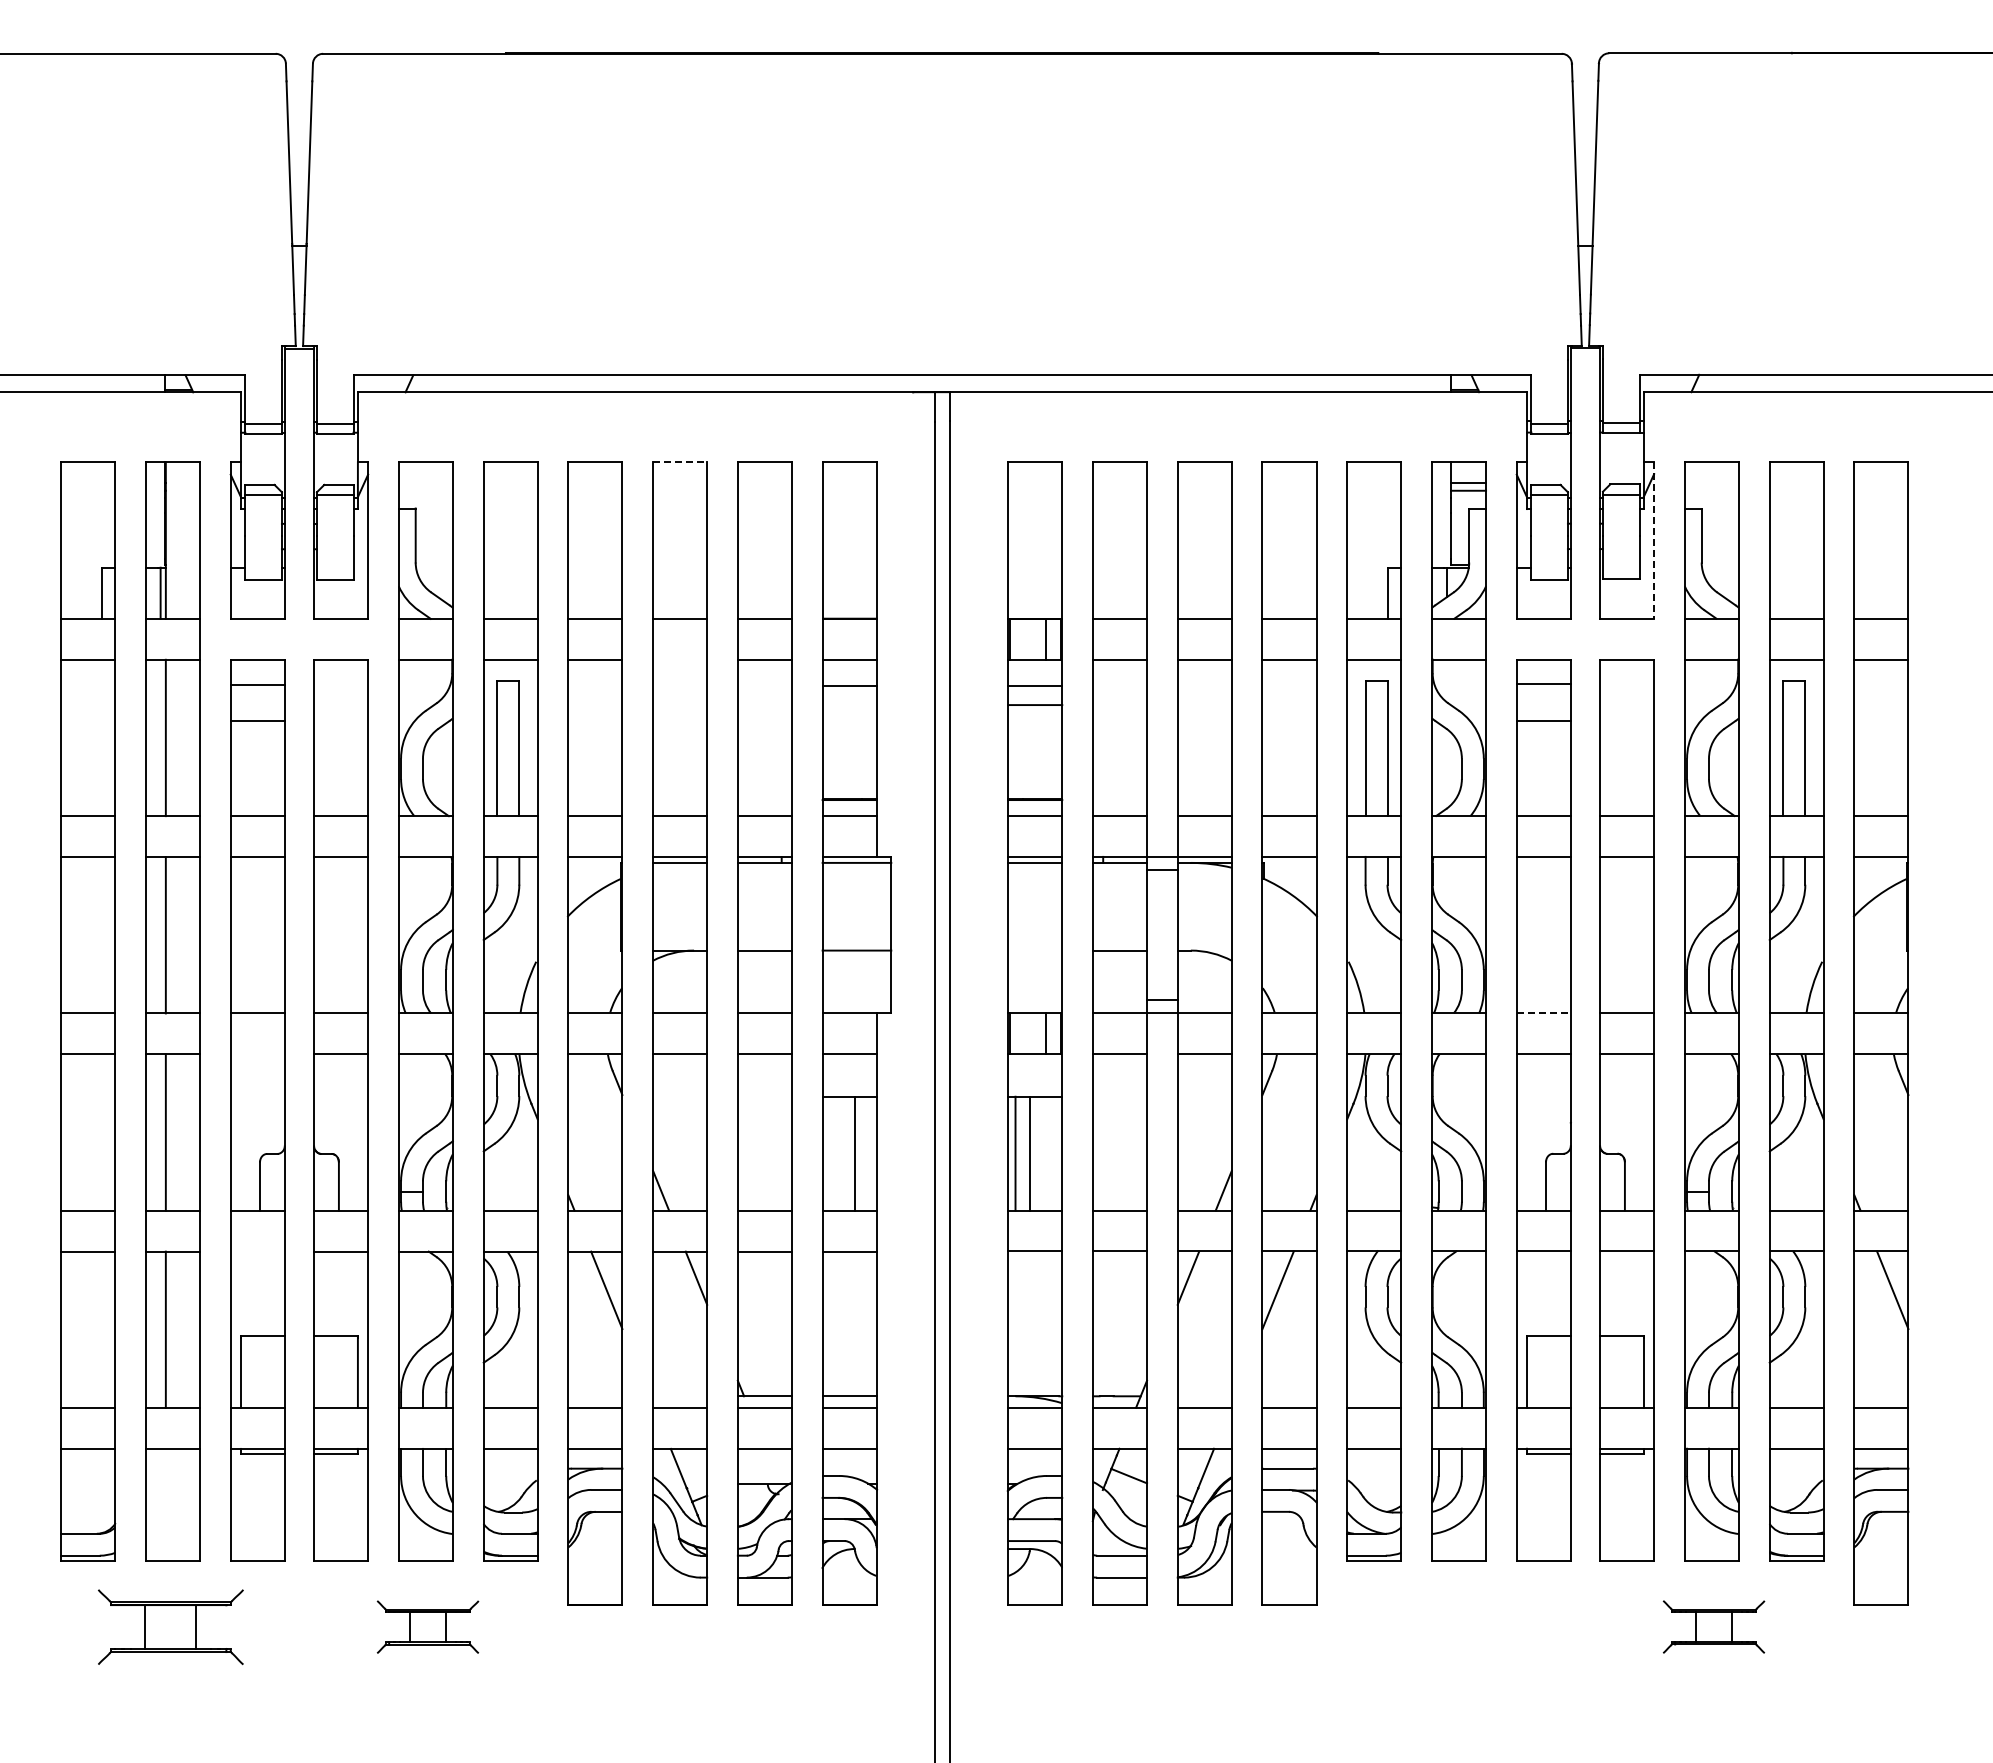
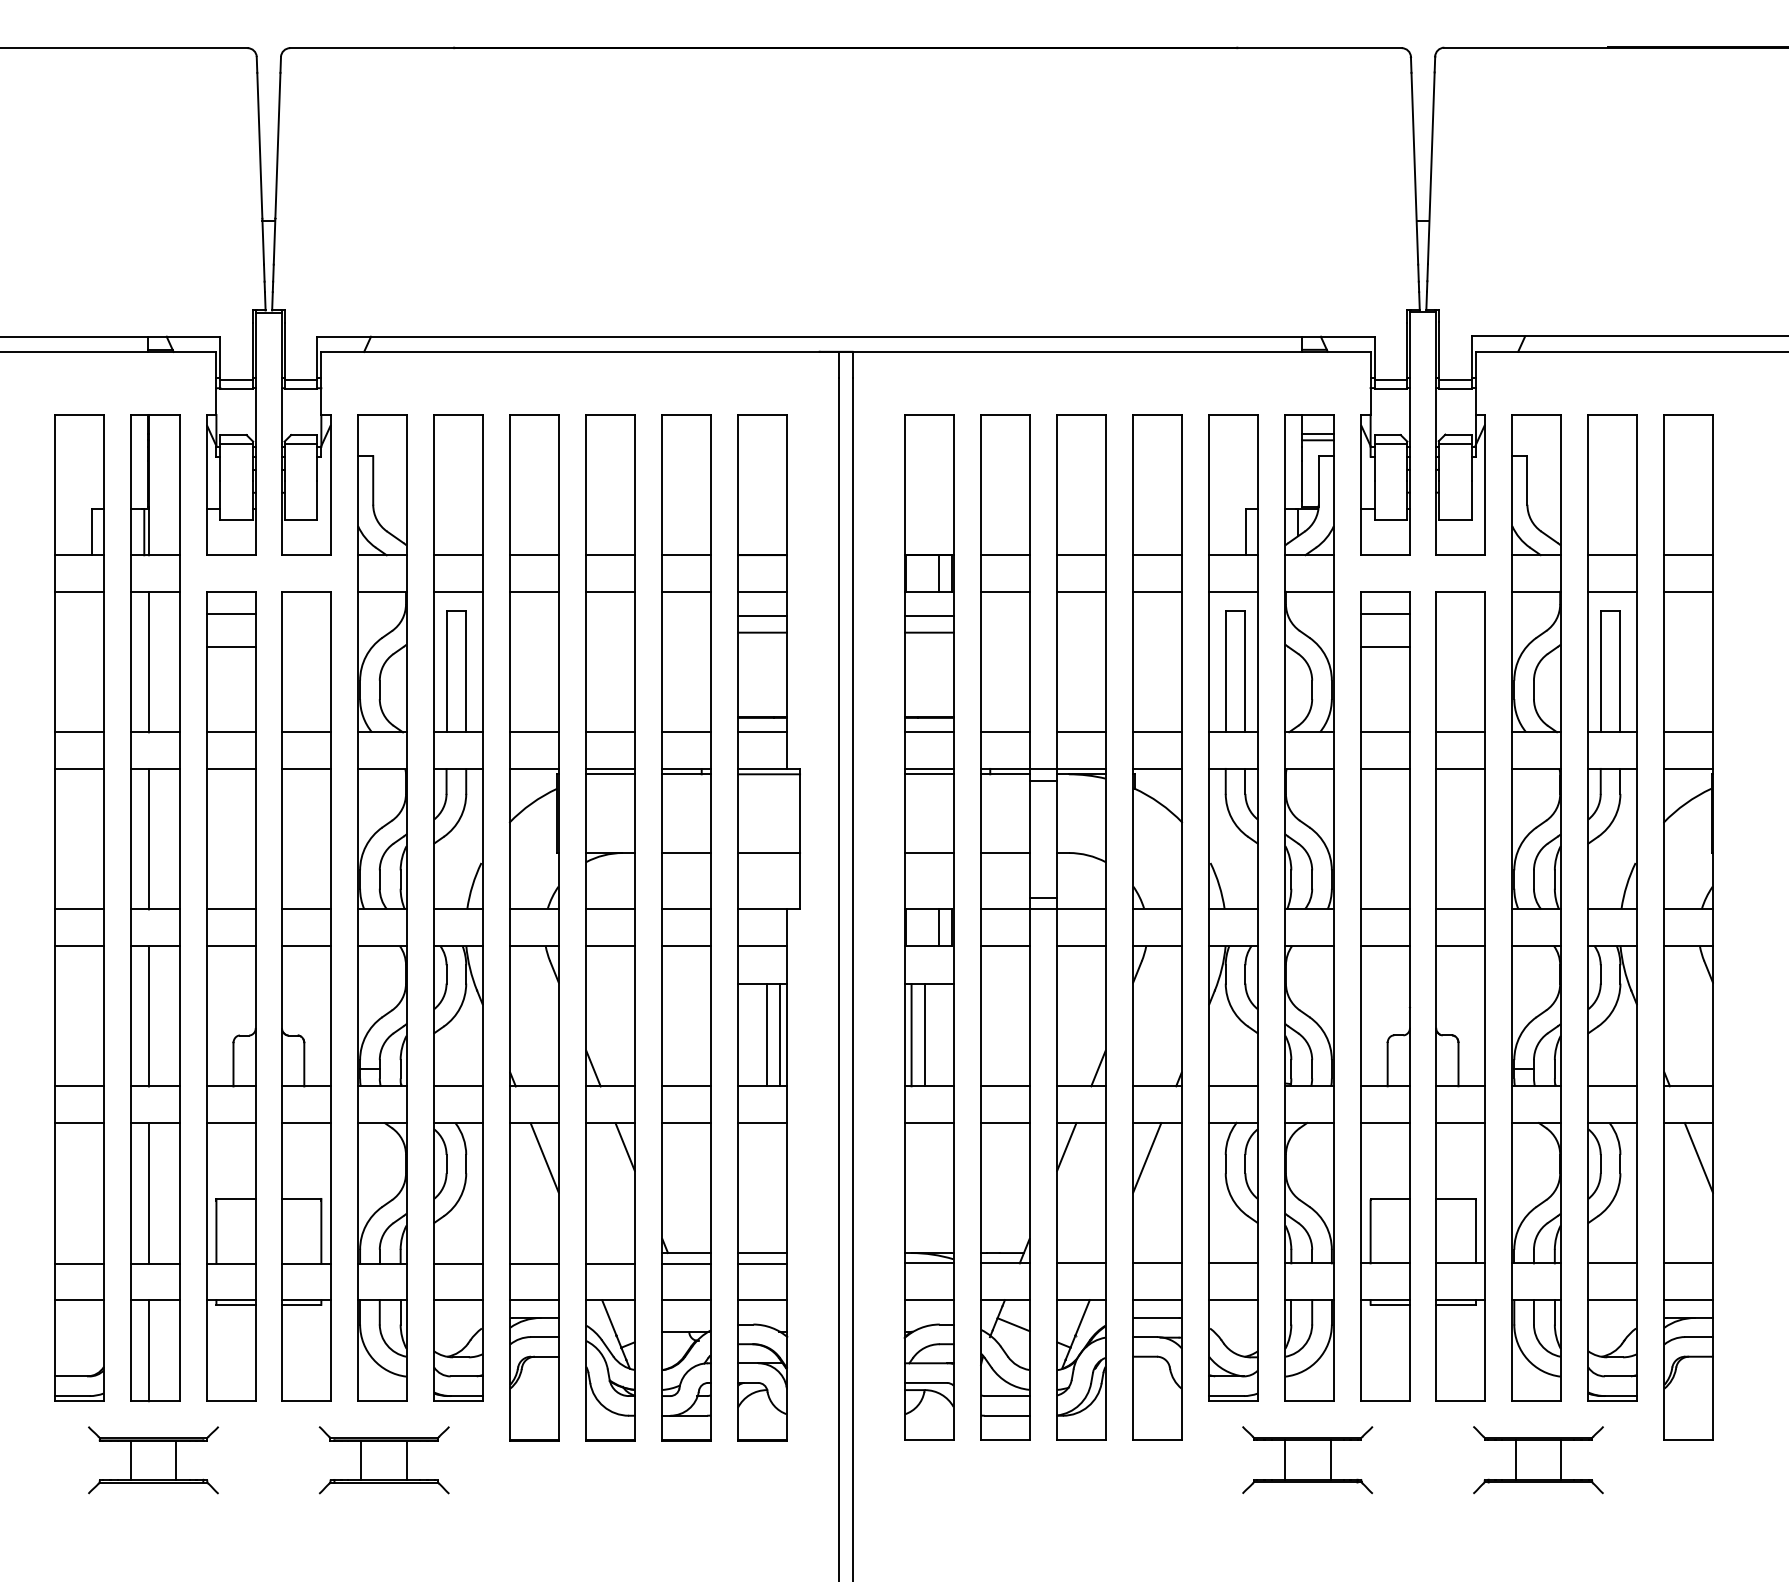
line: (680, 462) -> (610, 414), dashed -> solid
line: (1654, 541) -> (1485, 485), dashed -> solid
line: (680, 659) -> (610, 591), added
line: (849, 705) -> (762, 633), added
line: (1035, 950) -> (929, 852), added
line: (1544, 1013) -> (1386, 909), dashed -> solid
line: (257, 1054) -> (231, 946), added
line: (869, 1153) -> (780, 1035), added
line: (257, 1251) -> (231, 1123), added
line: (165, 1504) -> (148, 1350), added
part: (427, 1626) -> (383, 1459), size x1.43
part: (1456, 1626) -> (1307, 1459), added
part: (1713, 1626) -> (1538, 1459), size x1.43

